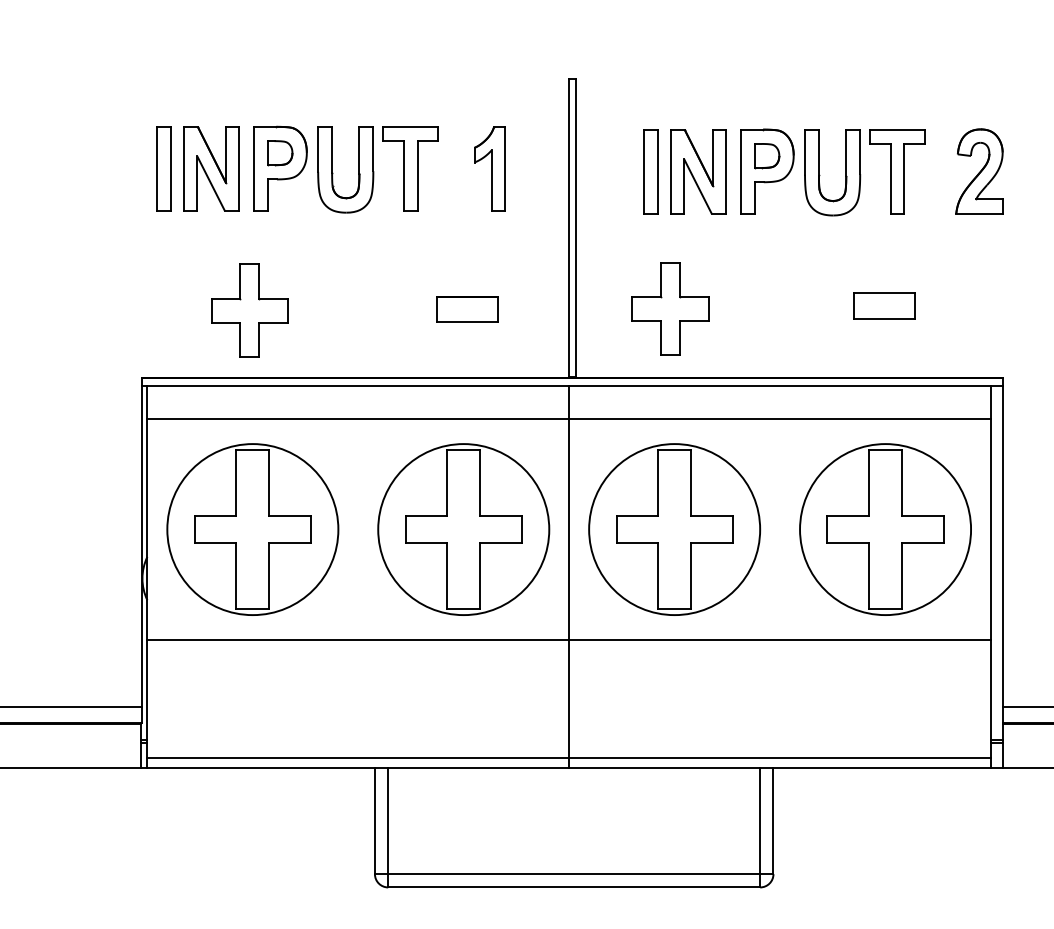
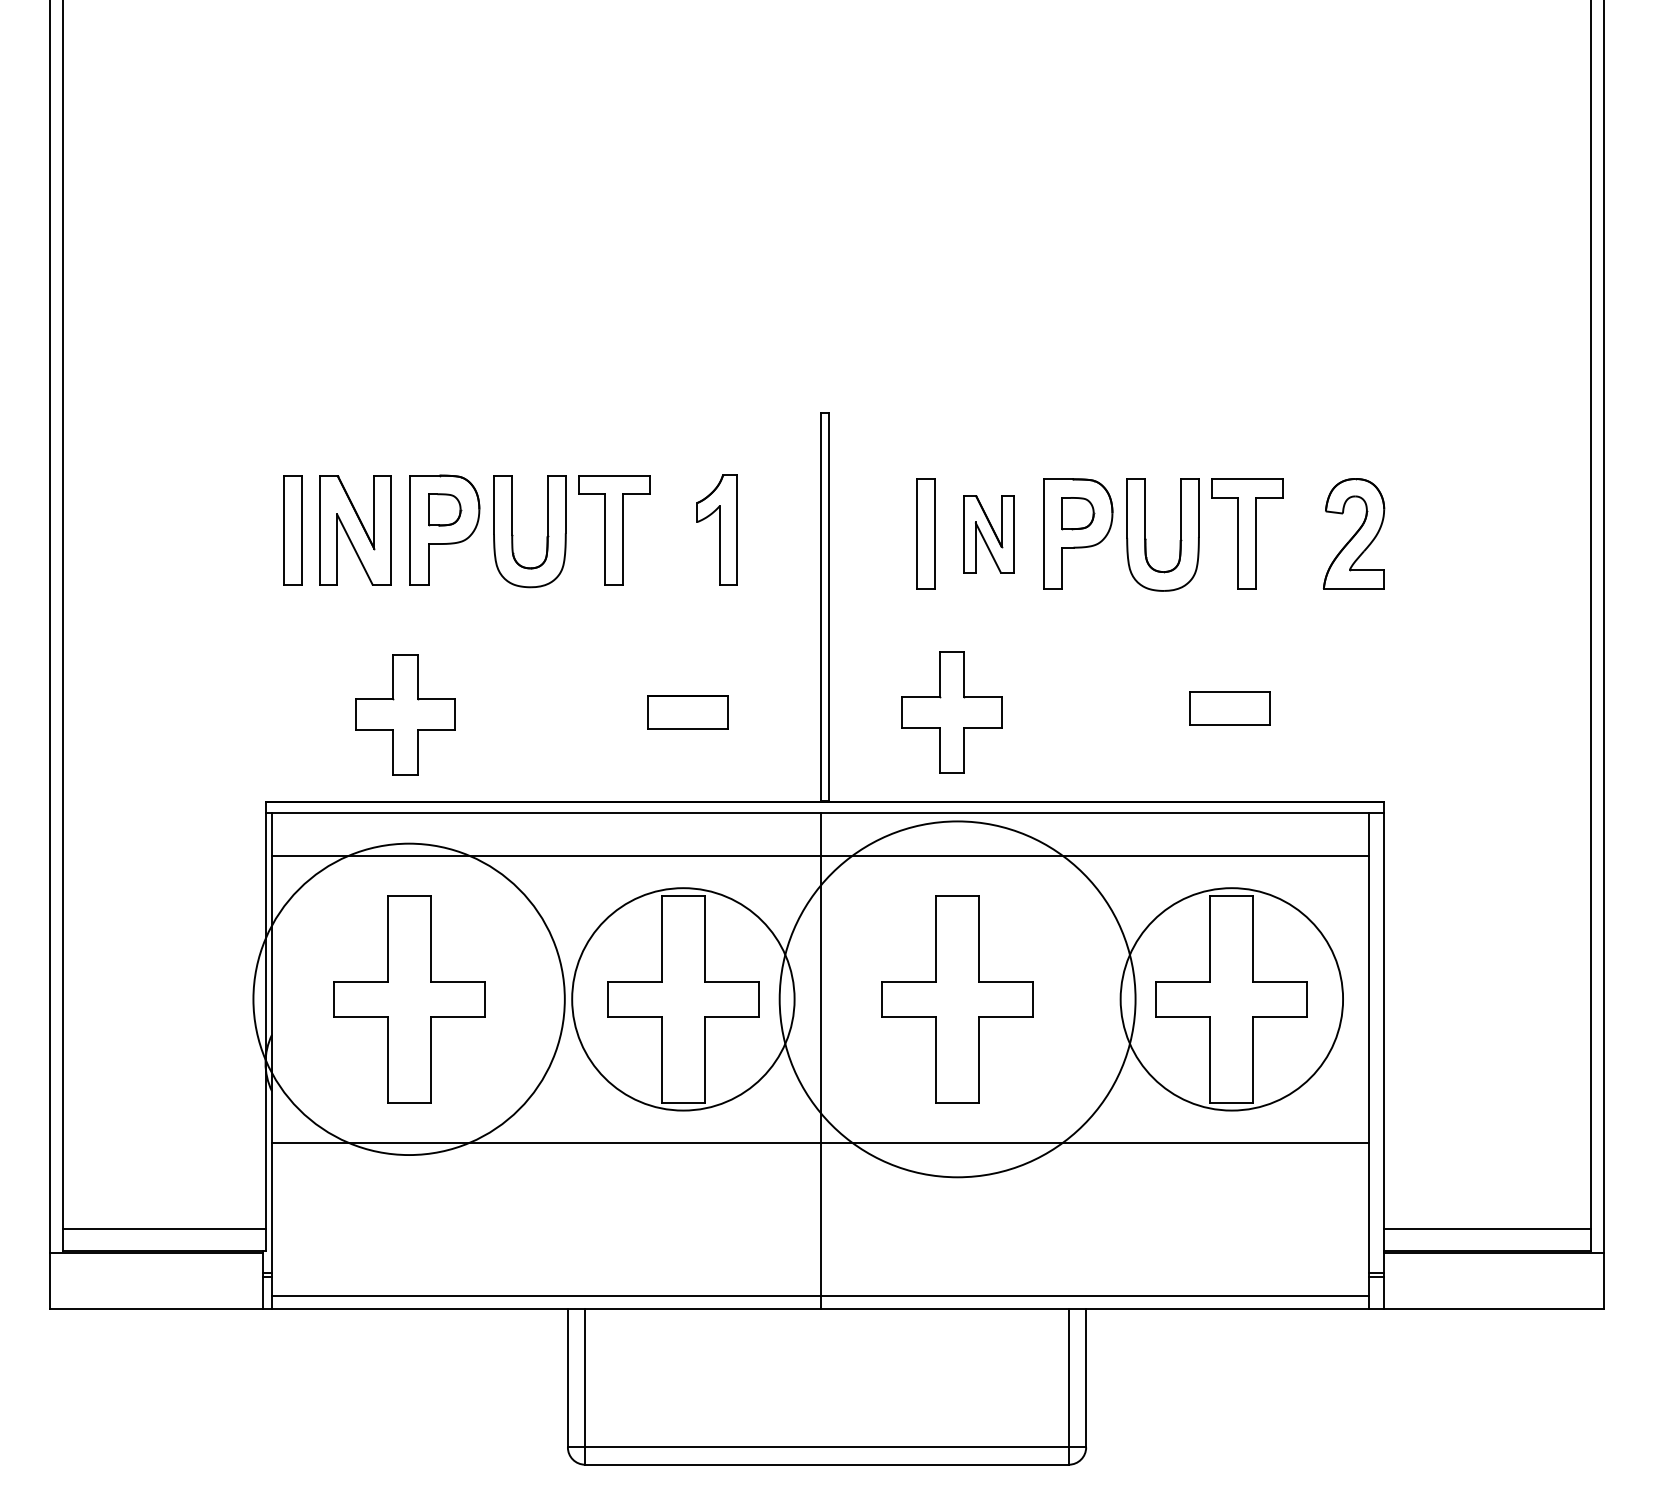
part: (698, 171) -> (988, 533), size x0.7
circle: (252, 529) -> (408, 999), size x1.4
circle: (674, 529) -> (957, 999), size x1.6

